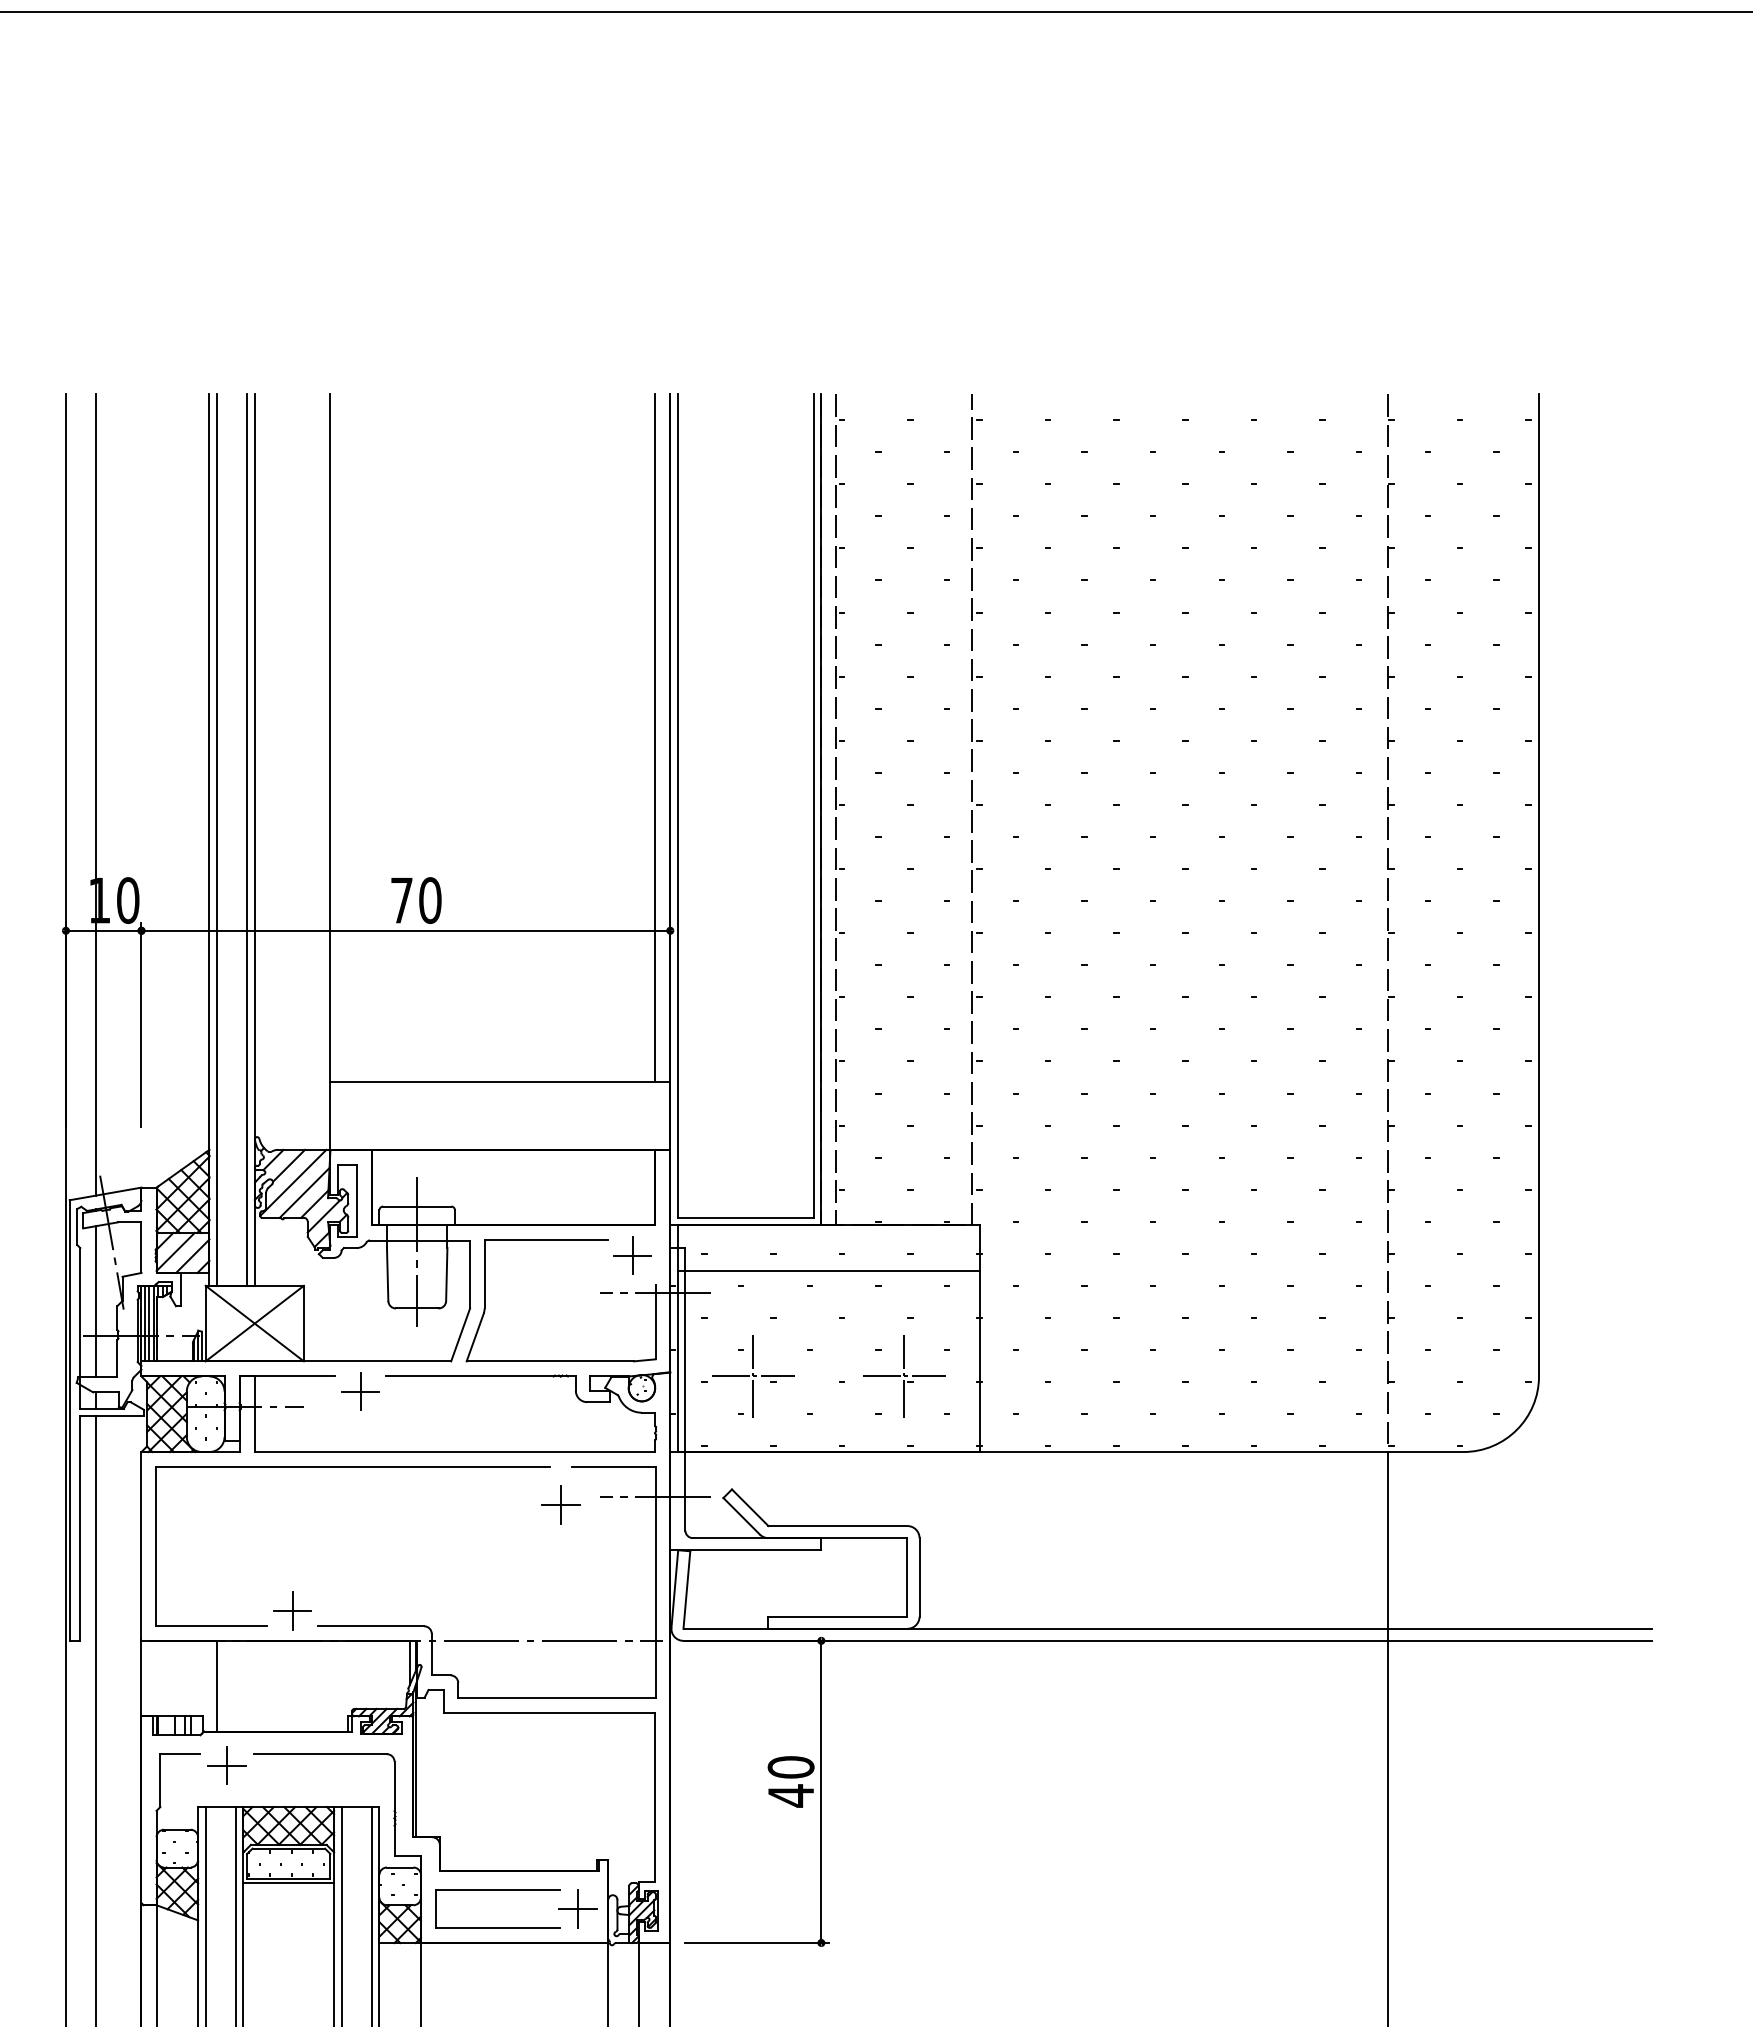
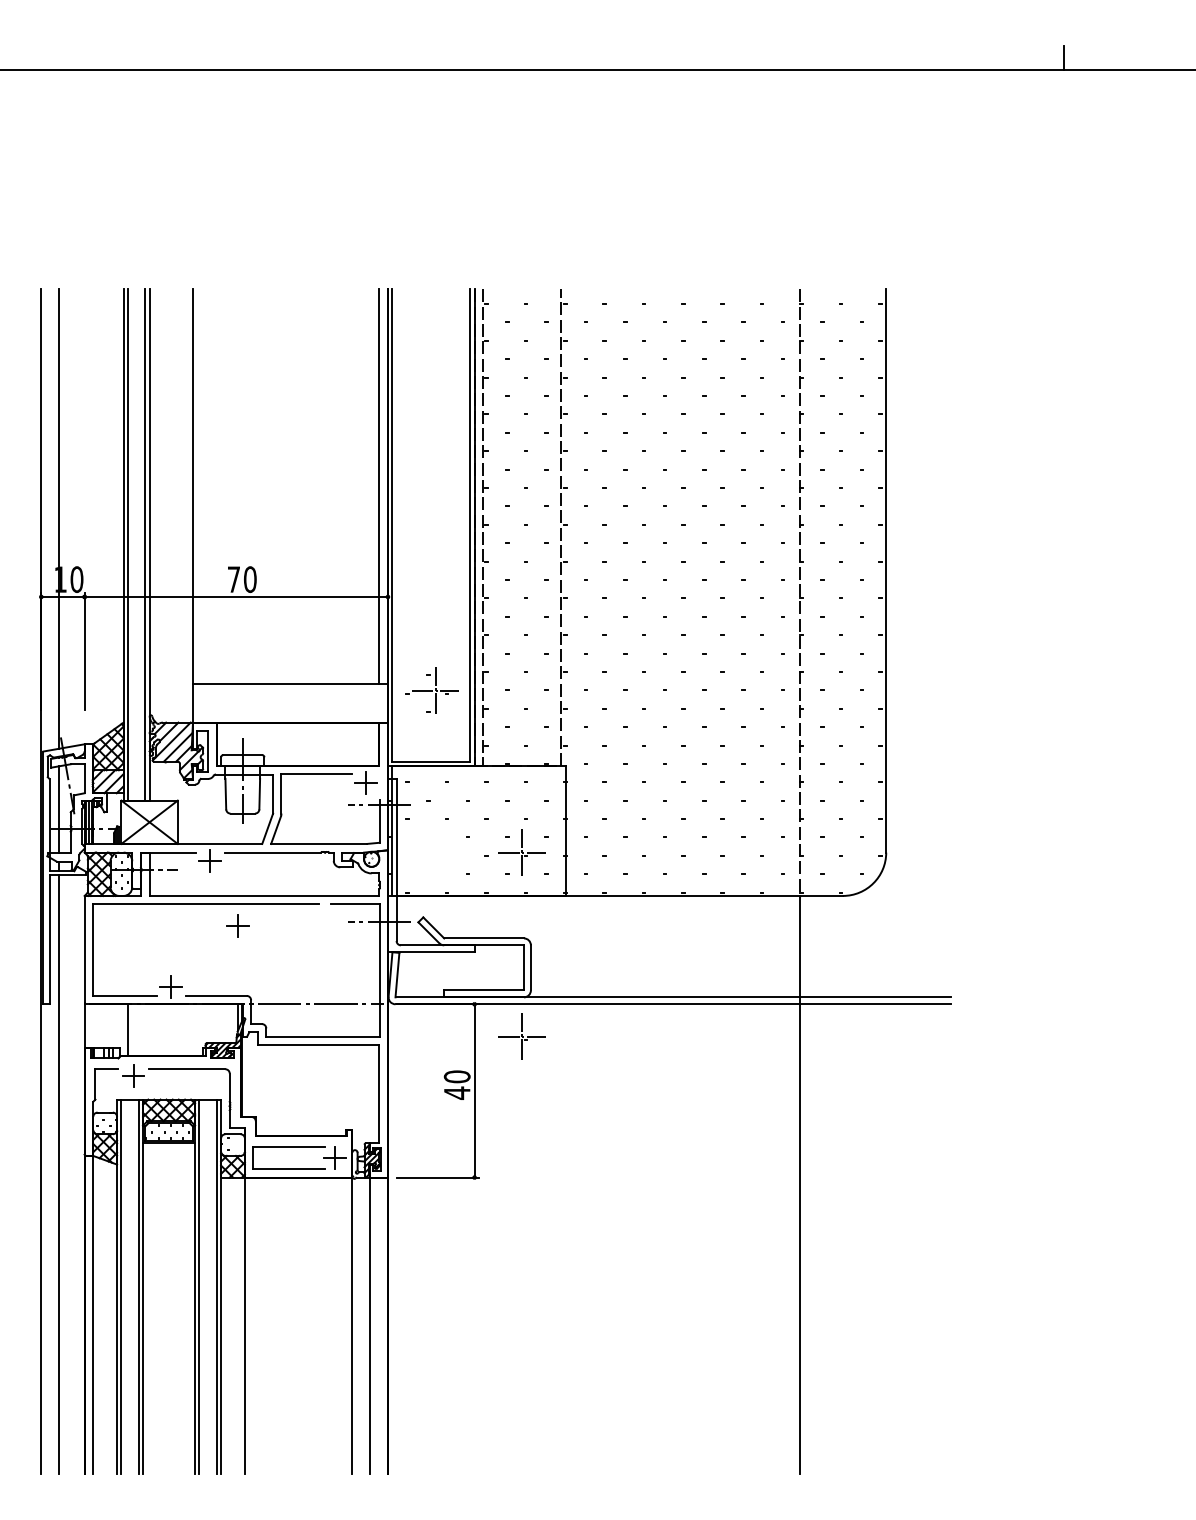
line: (828, 1269) -> (478, 791), removed
part: (746, 1376) -> (431, 690), moved
part: (559, 1503) -> (237, 925), moved
part: (903, 1697) -> (521, 1036), added

